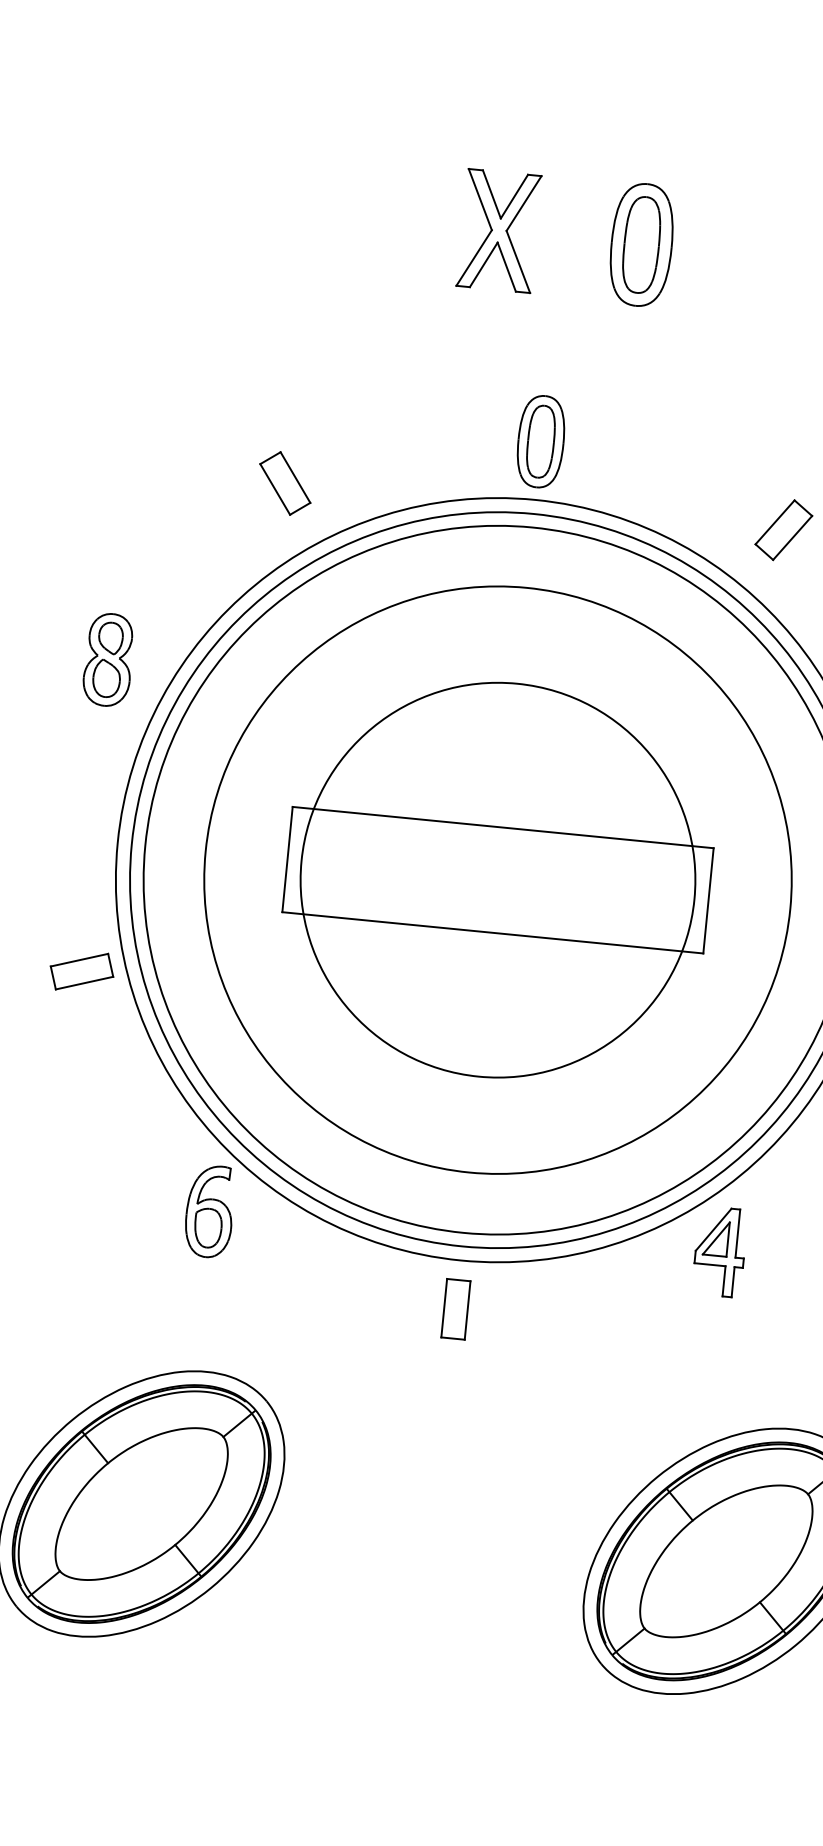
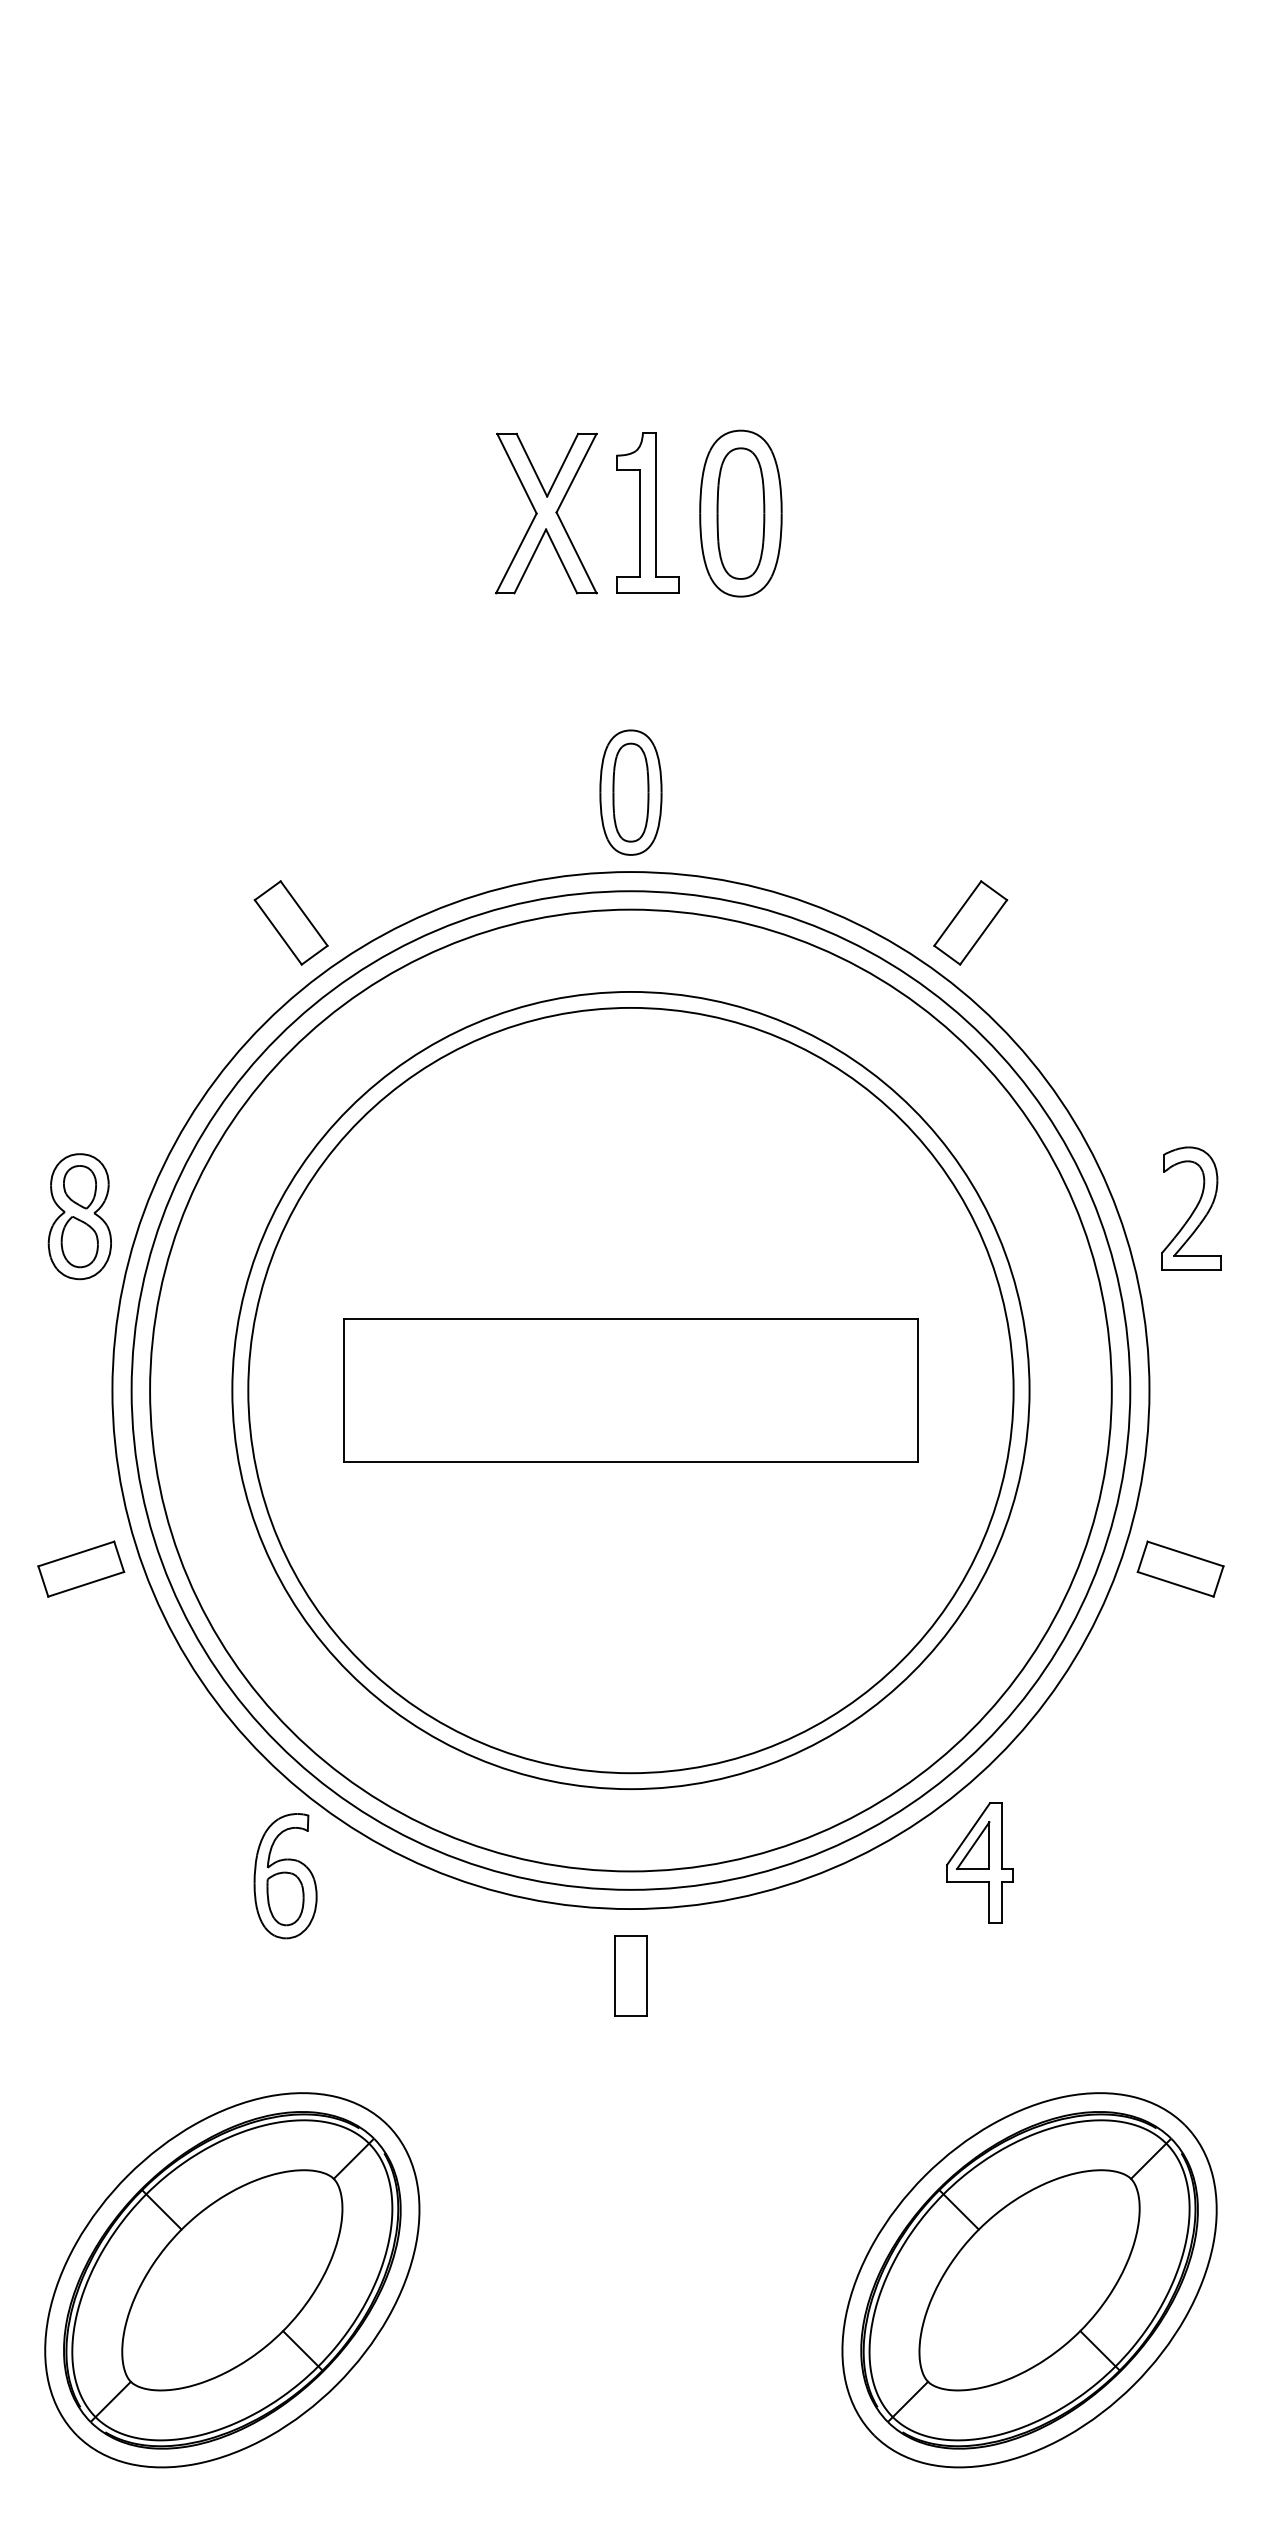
part: (573, 237) -> (647, 512), added
part: (284, 483) -> (290, 922), moved
part: (783, 529) -> (970, 922), moved
part: (108, 659) -> (79, 1216), moved
circle: (497, 880) -> (630, 1390), size x1.43

